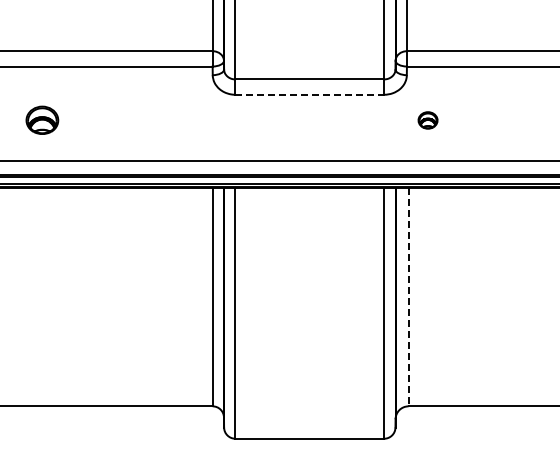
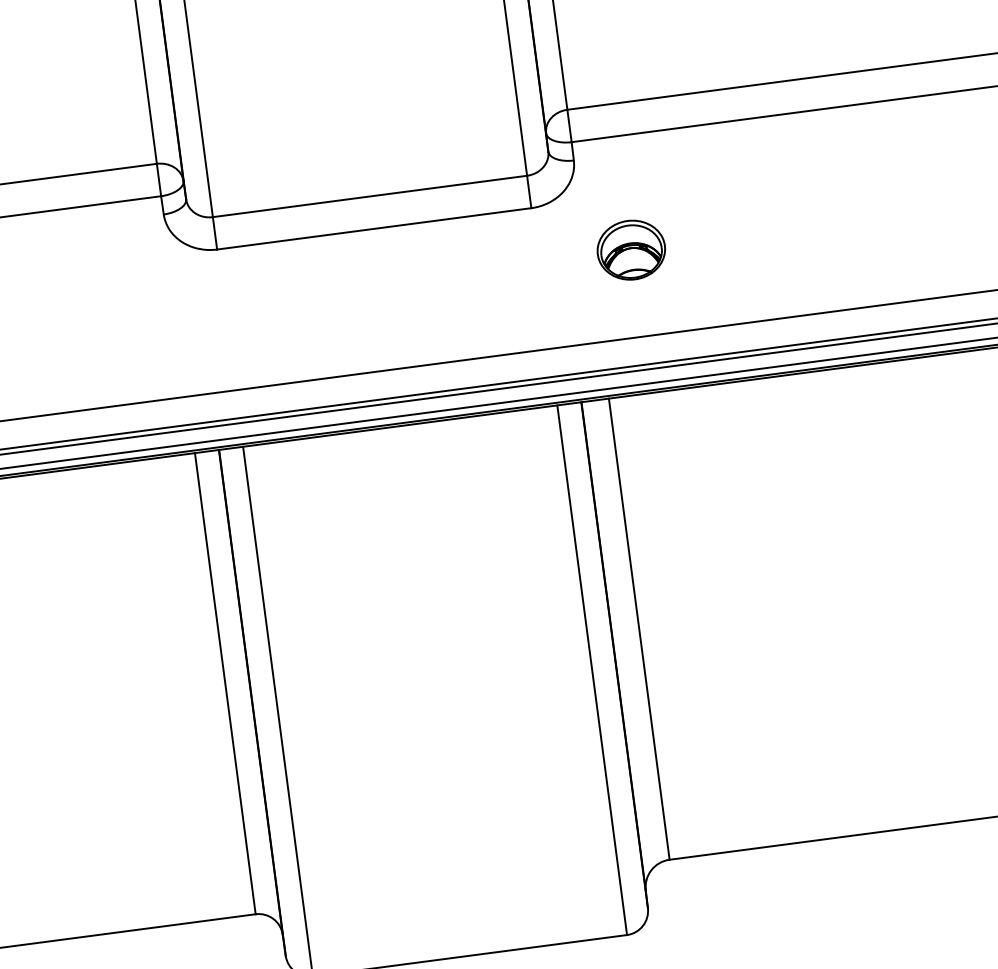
line: (310, 94) -> (375, 228), dashed -> solid
part: (427, 120) -> (630, 250), size x1.67
line: (408, 297) -> (639, 629), dashed -> solid

